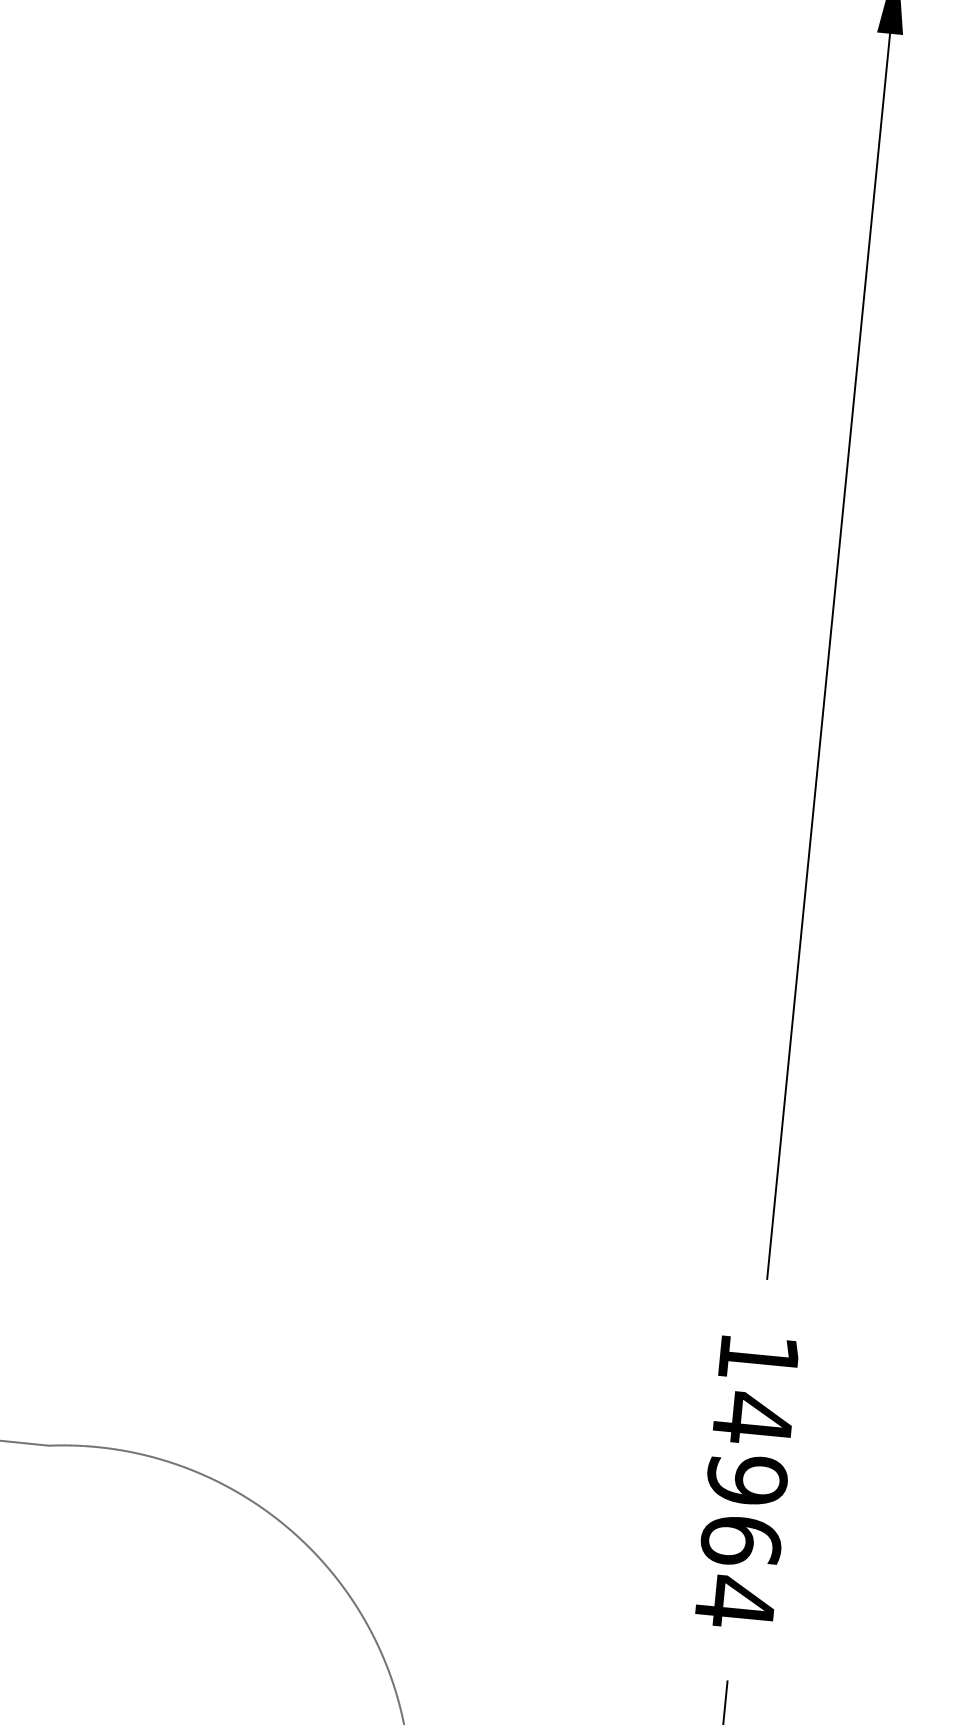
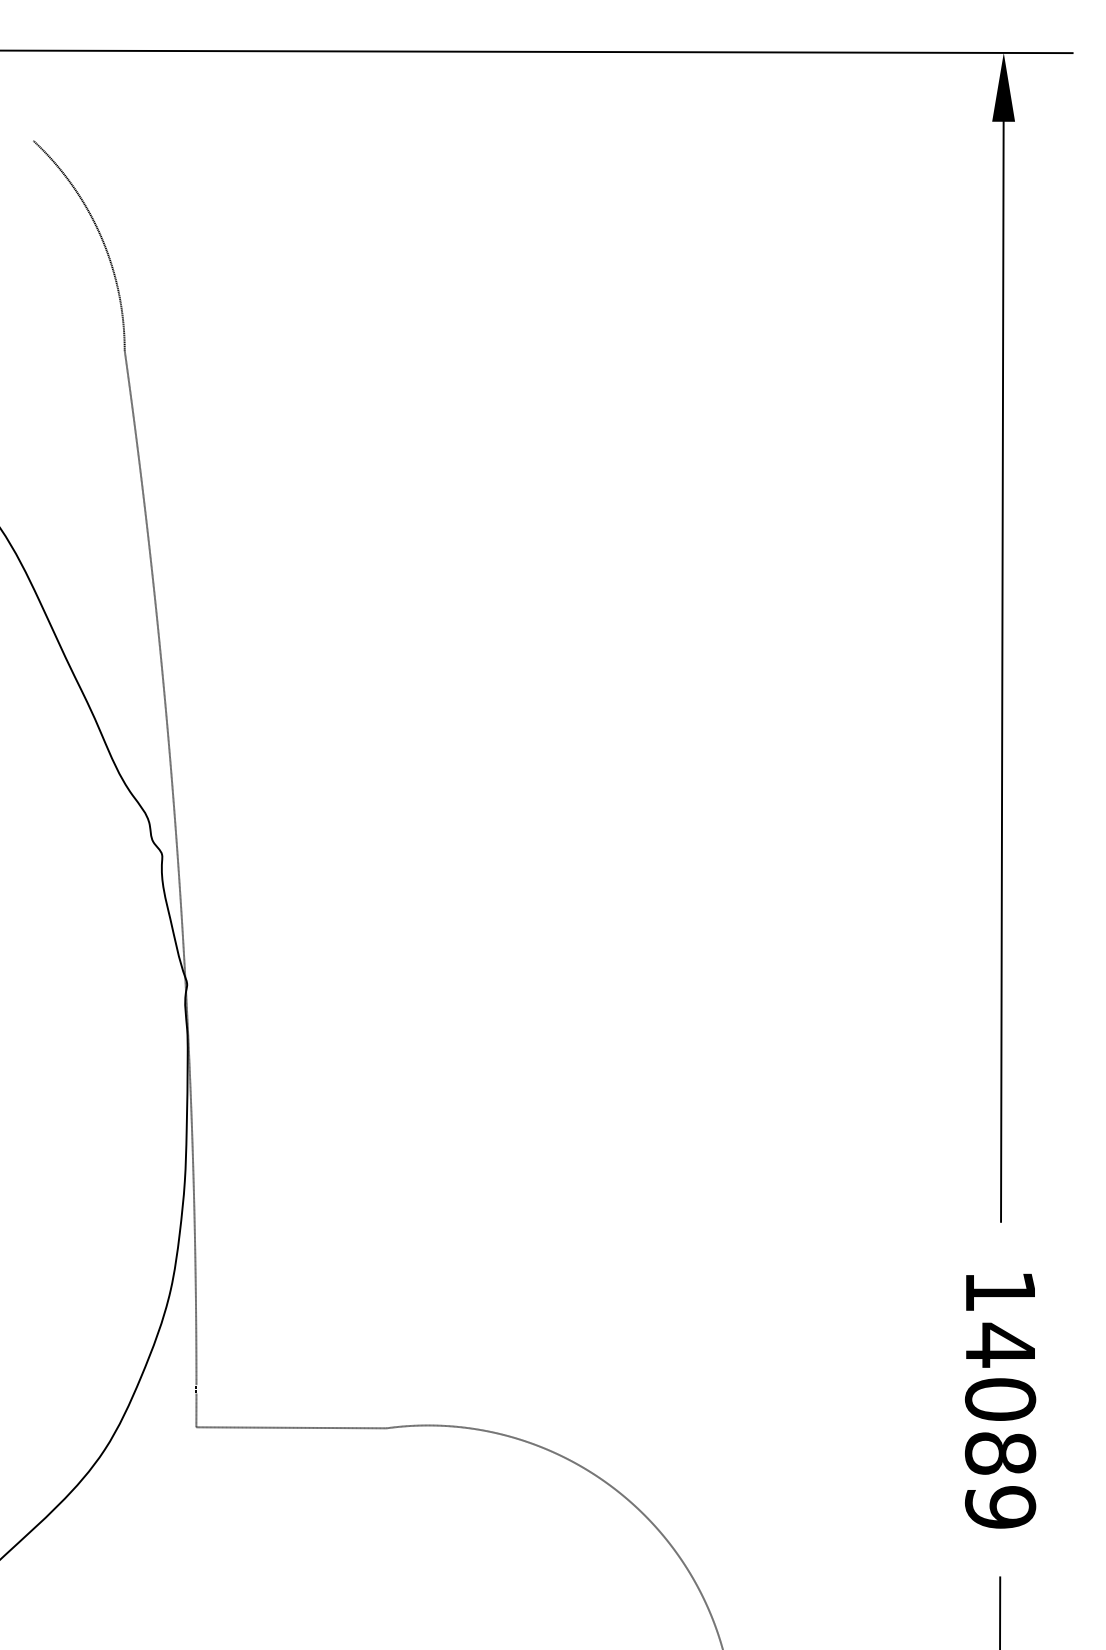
text: (741, 1541) -> (1000, 1453), 14964 -> 14089

